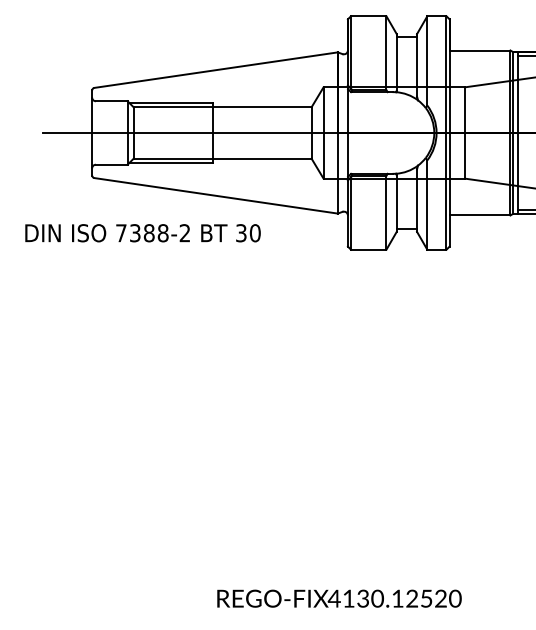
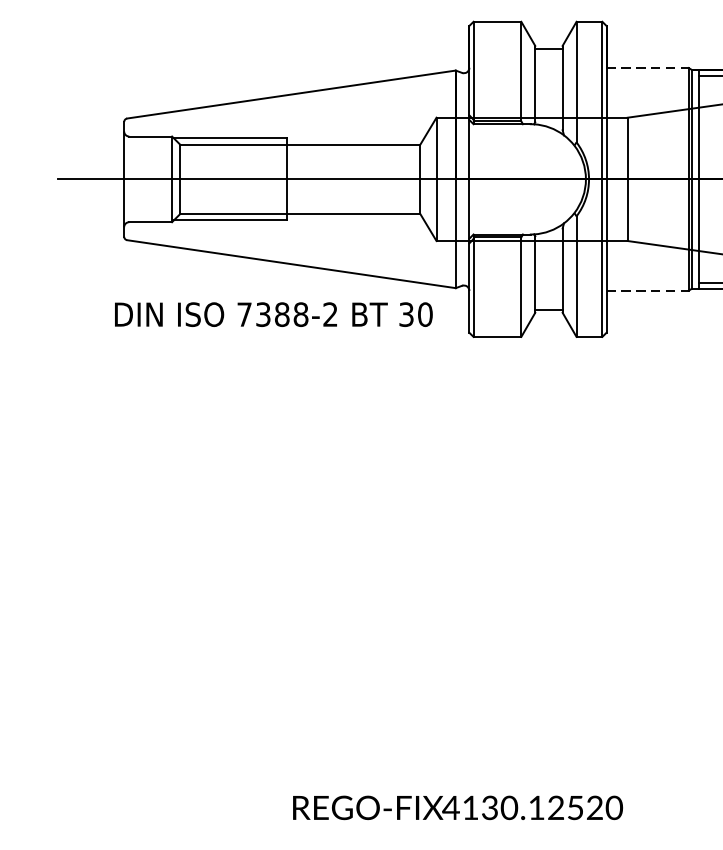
line: (480, 50) -> (648, 68), solid -> dashed
line: (480, 215) -> (648, 290), solid -> dashed
text: (142, 233) -> (273, 315), moved

